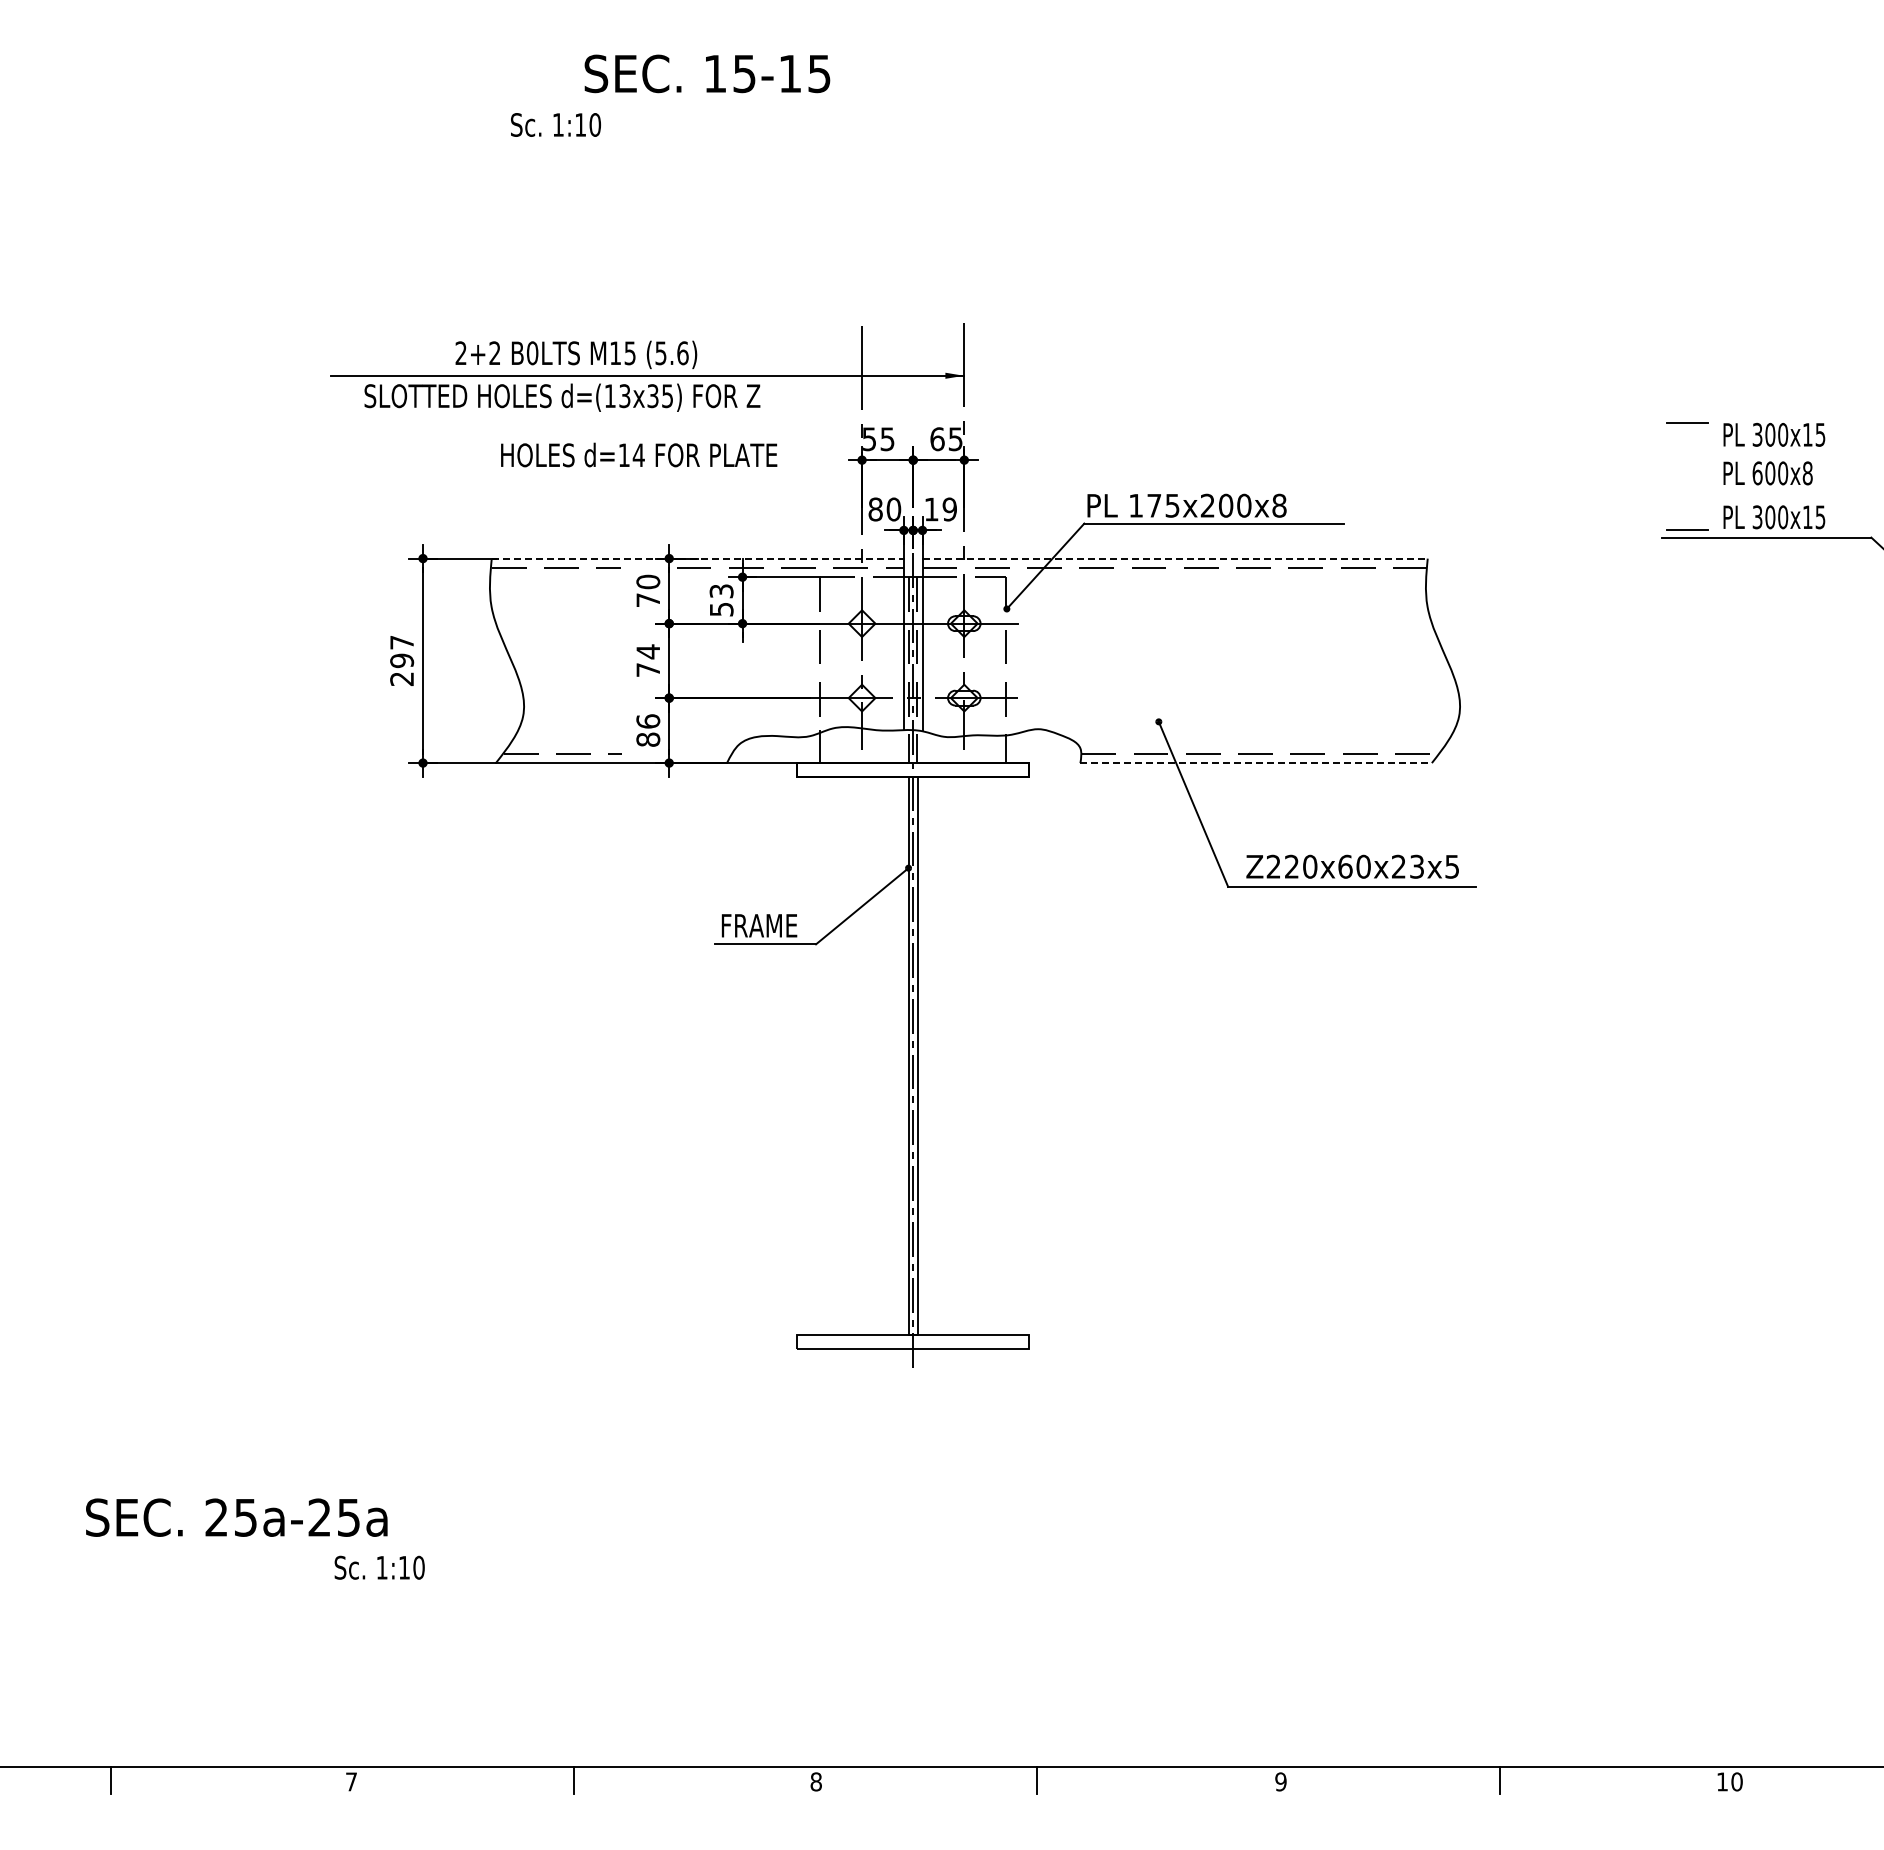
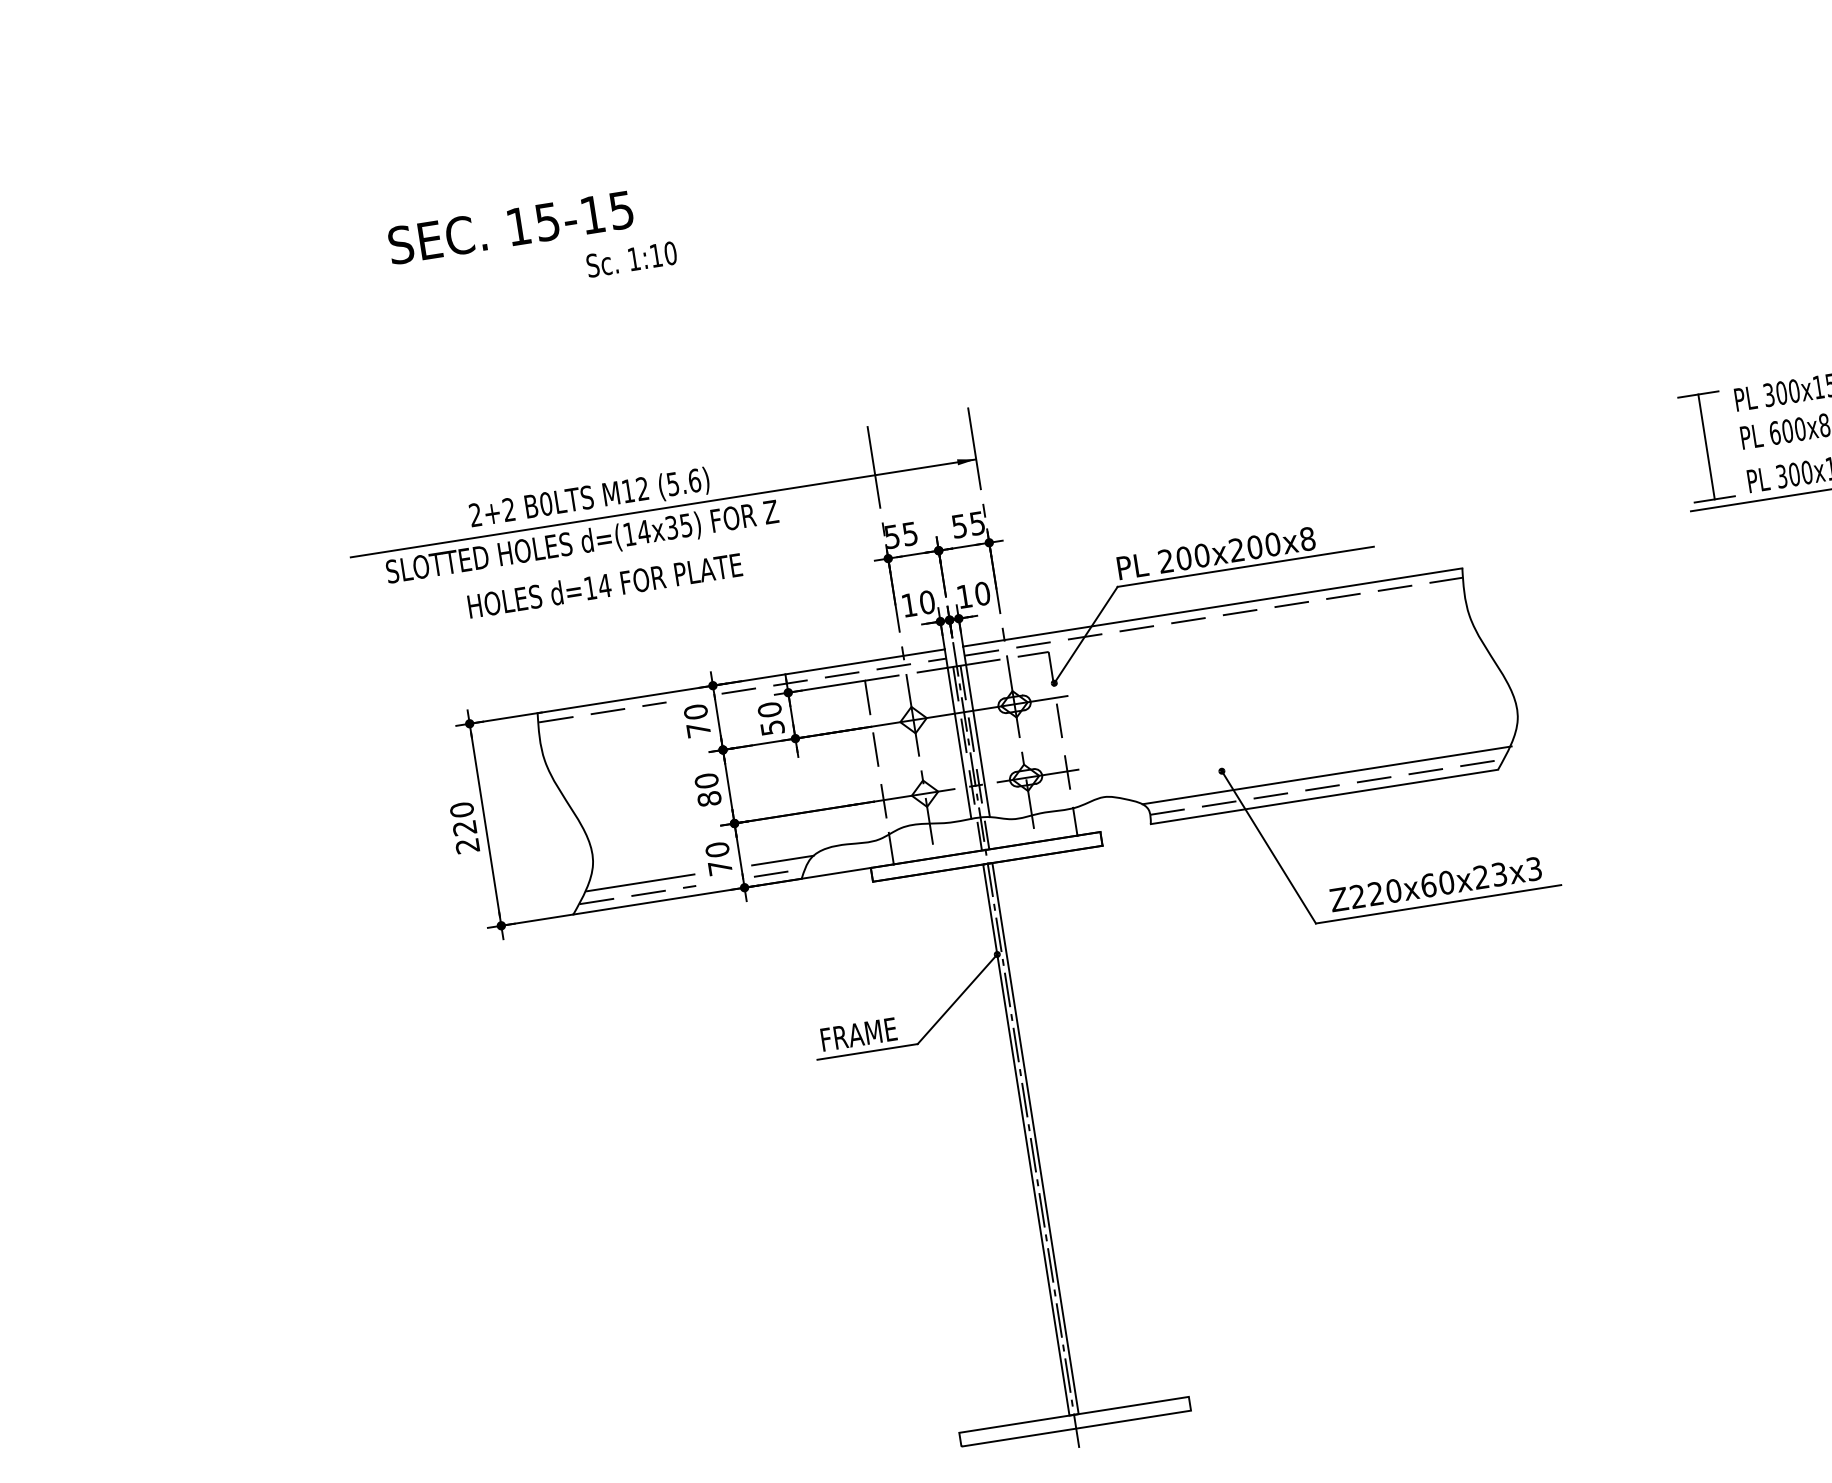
text: (707, 73) -> (510, 227), moved
text: (555, 124) -> (631, 259), moved
text: (629, 353) -> (641, 489), M15 -> M12
text: (624, 396) -> (643, 532), d=(13x35) -> d=(14x35)
text: (937, 439) -> (959, 526), 65 -> 55
text: (639, 454) -> (605, 585), moved
line: (1687, 476) -> (1706, 447), added
text: (1154, 505) -> (1184, 558), 175x200x8 -> 200x200x8
text: (875, 509) -> (909, 605), 80 -> 10
text: (949, 509) -> (982, 593), 19 -> 10
line: (698, 558) -> (741, 681), dashed -> solid
line: (1175, 558) -> (1213, 607), dashed -> solid
text: (721, 591) -> (769, 710), 53 -> 50
text: (402, 651) -> (463, 818), 297 -> 220
text: (648, 660) -> (708, 789), 74 -> 80
text: (648, 730) -> (719, 858), 86 -> 70
line: (566, 742) -> (639, 883), added
line: (711, 742) -> (783, 860), added
line: (1261, 742) -> (1326, 775), added
line: (697, 753) -> (771, 873), added
line: (1256, 763) -> (1324, 797), dashed -> solid
text: (1452, 866) -> (1534, 868), Z220x60x23x5 -> Z220x60x23x3

